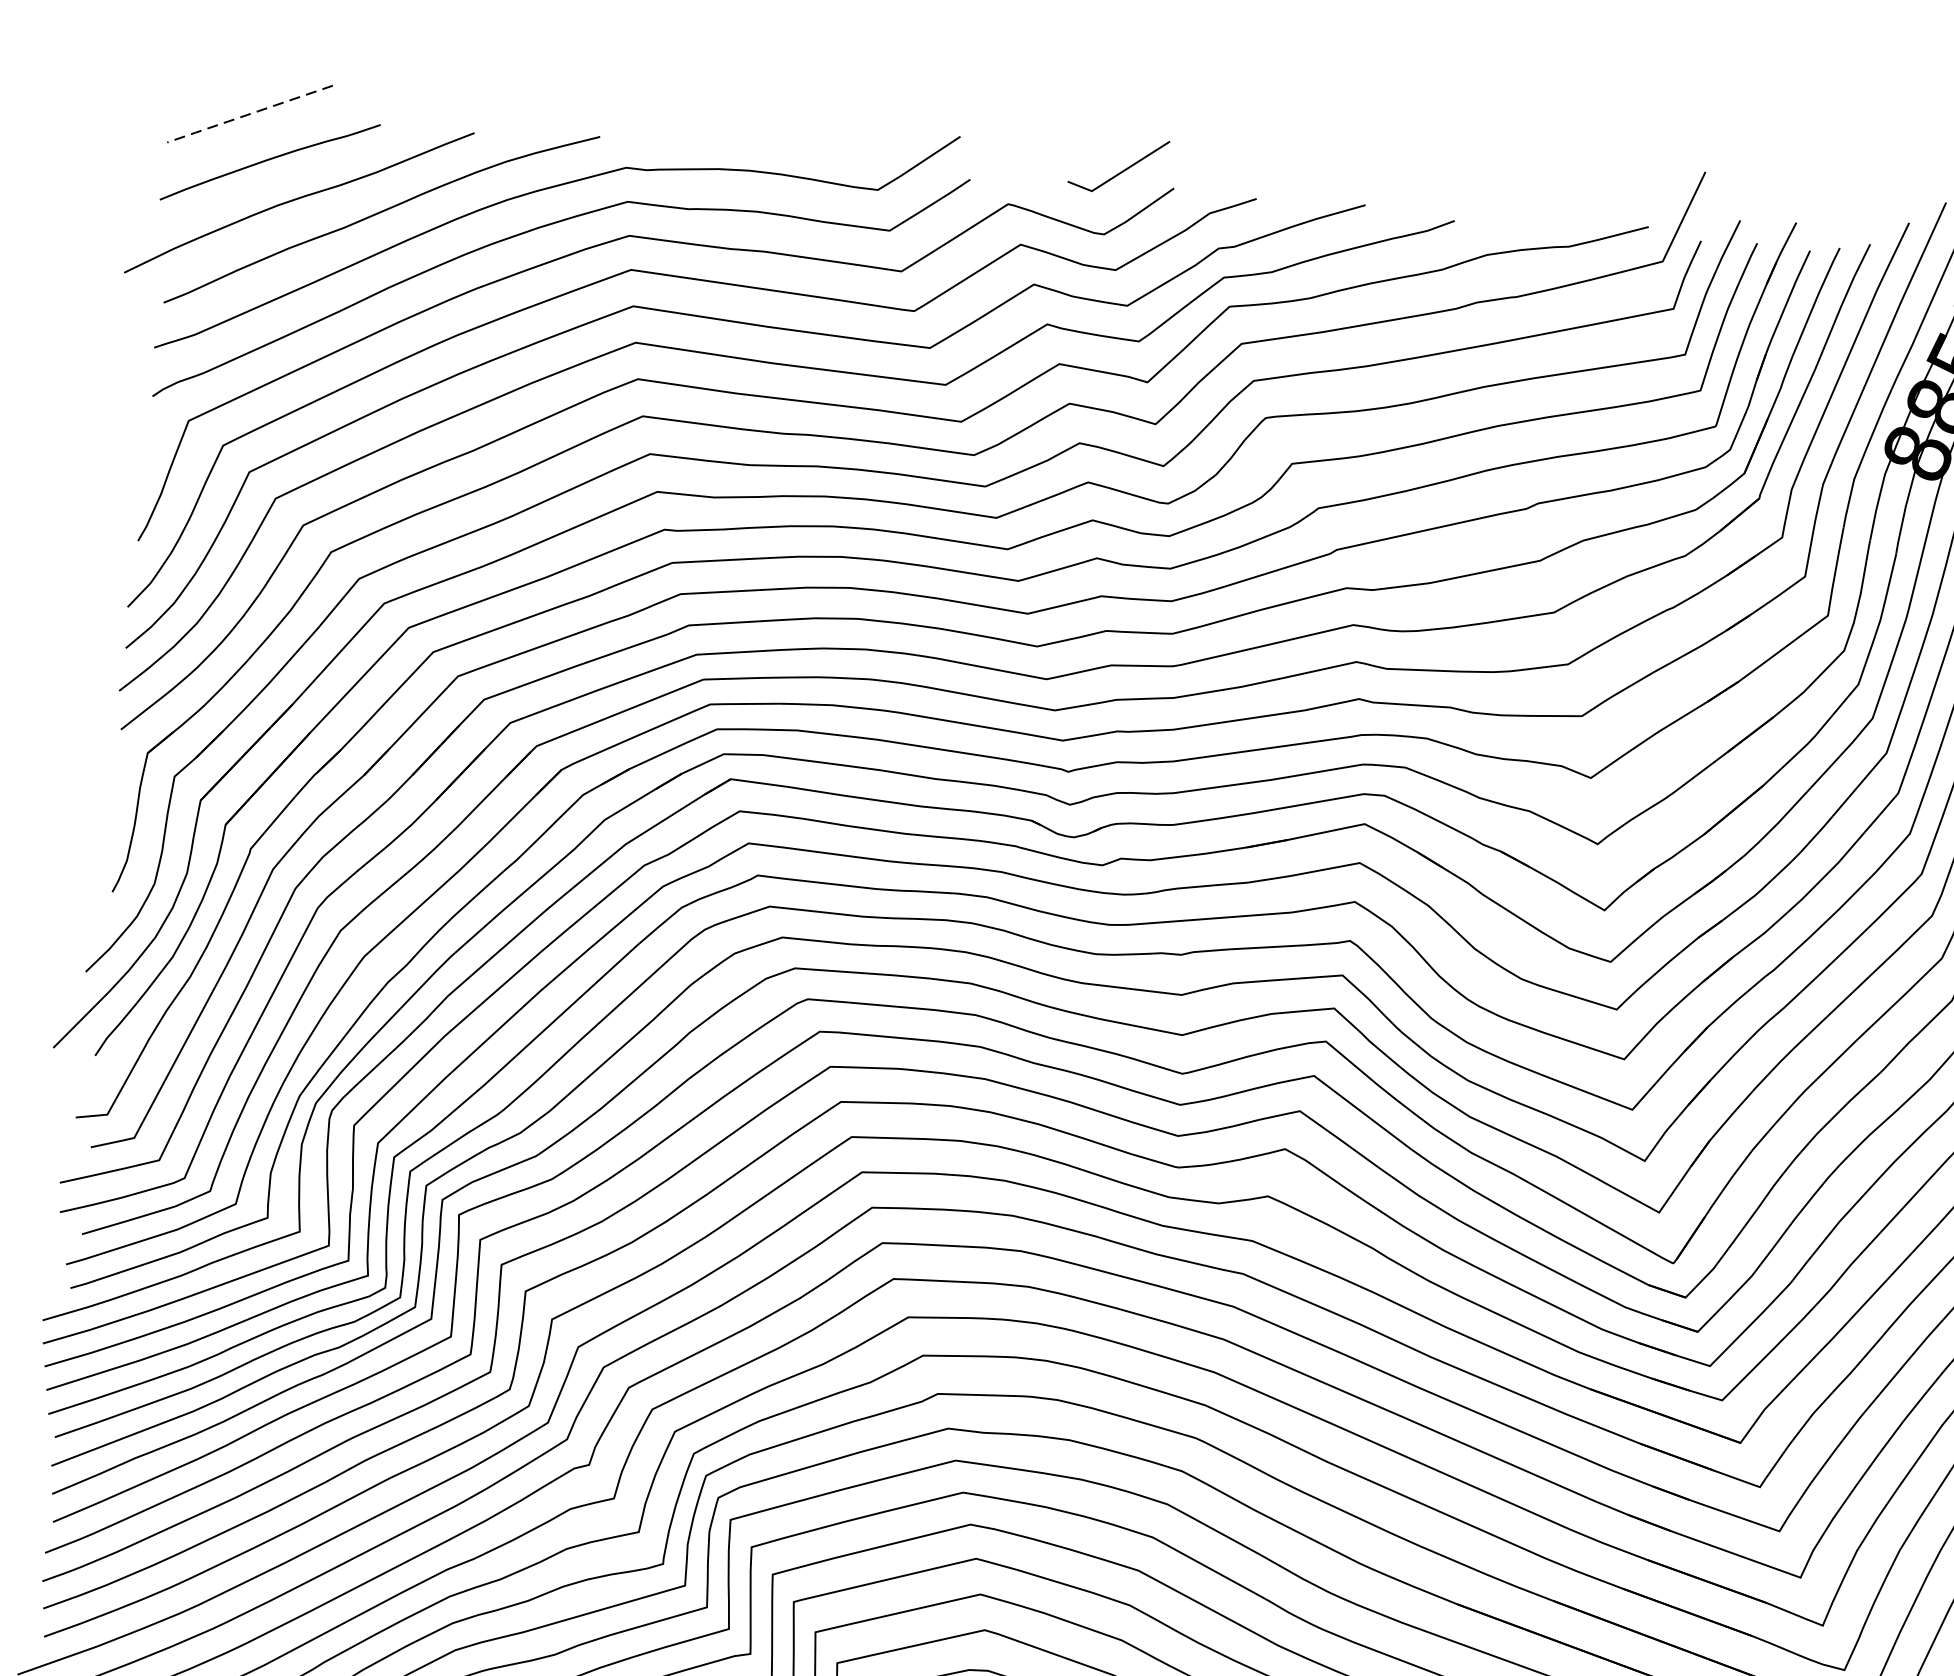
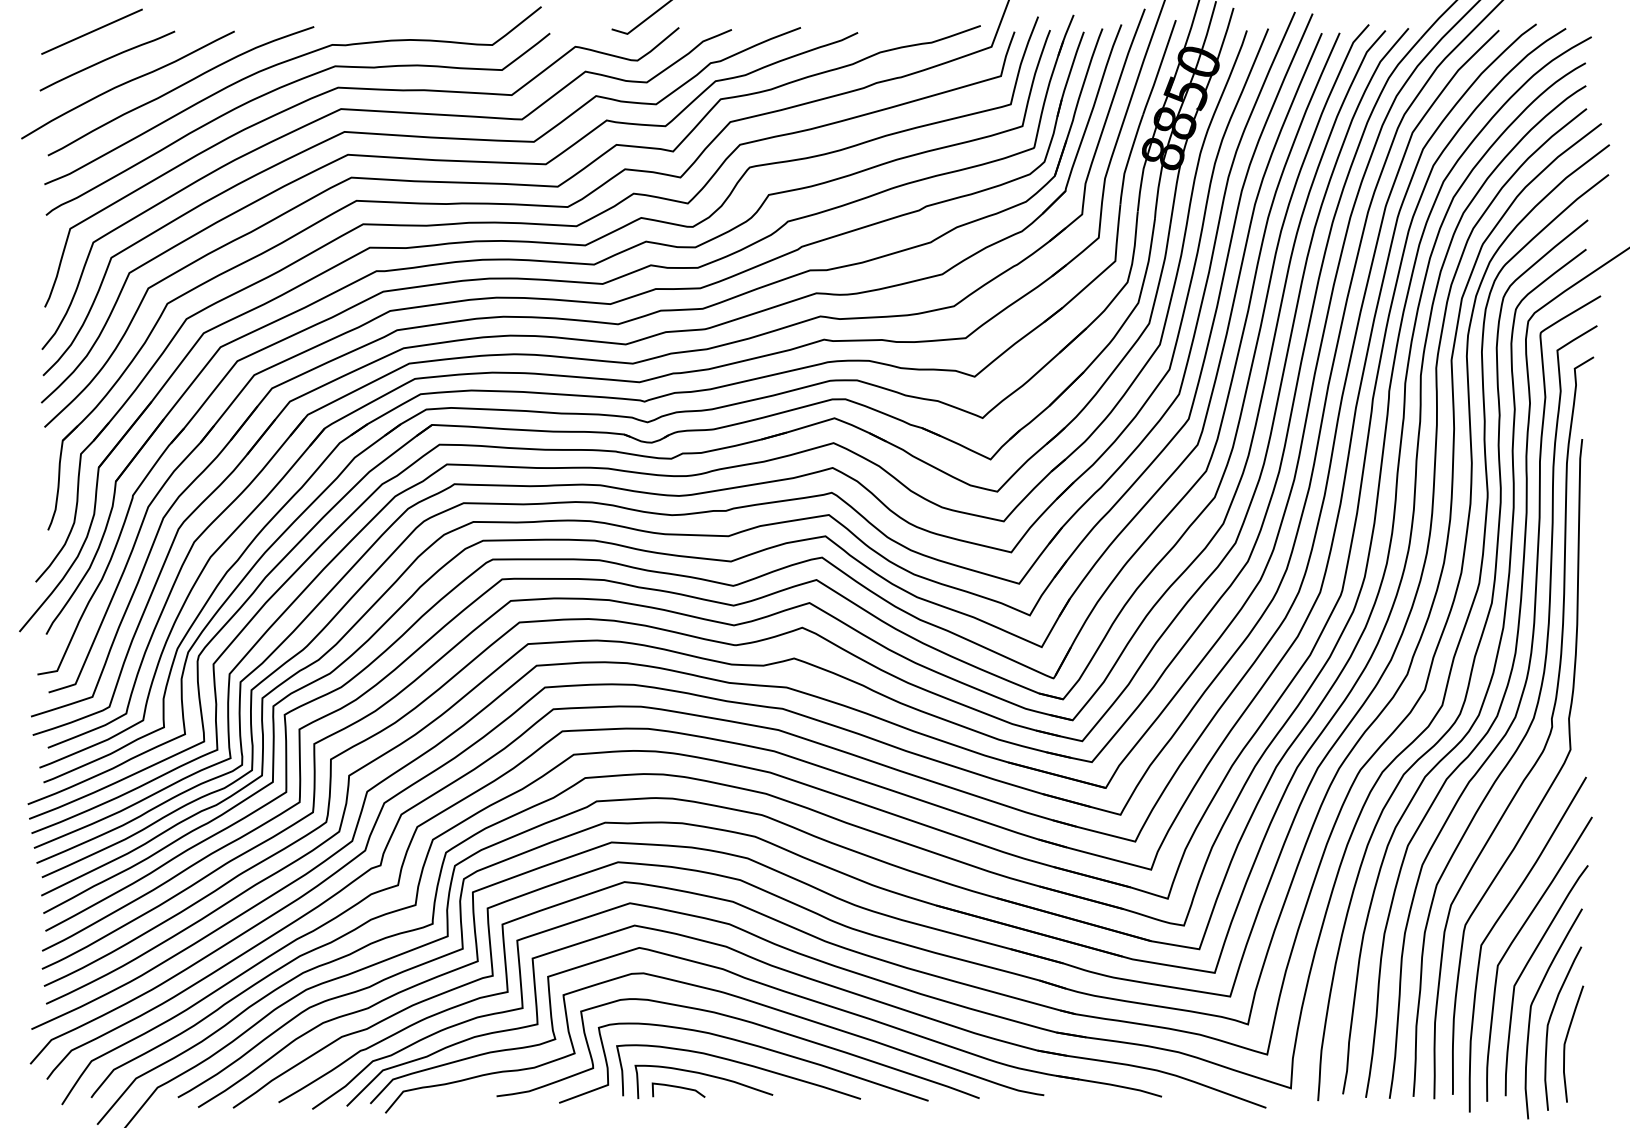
line: (249, 115) -> (91, 32), dashed -> solid

